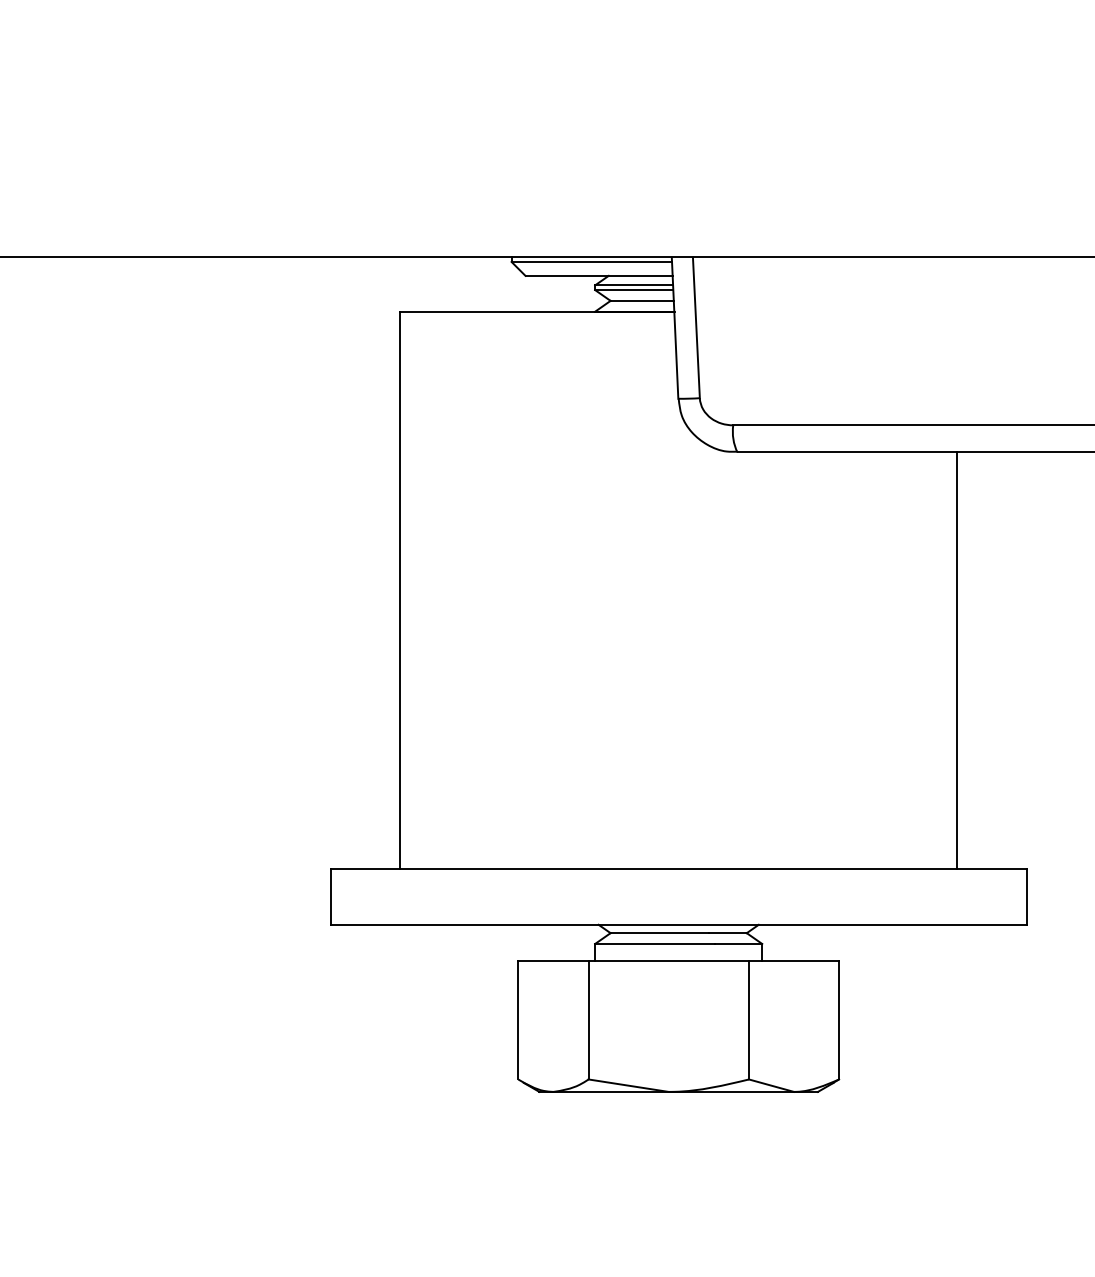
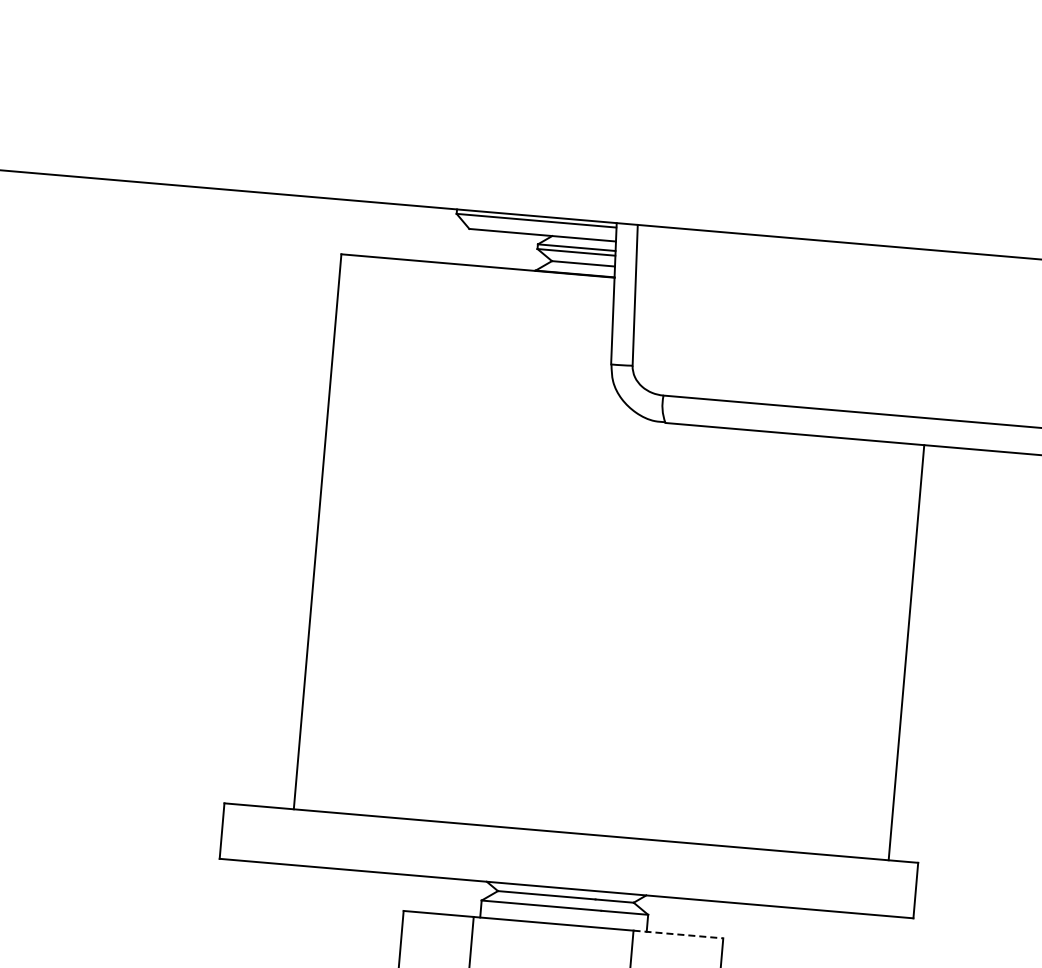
line: (957, 660) -> (906, 652), moved
line: (794, 961) -> (678, 935), solid -> dashed

